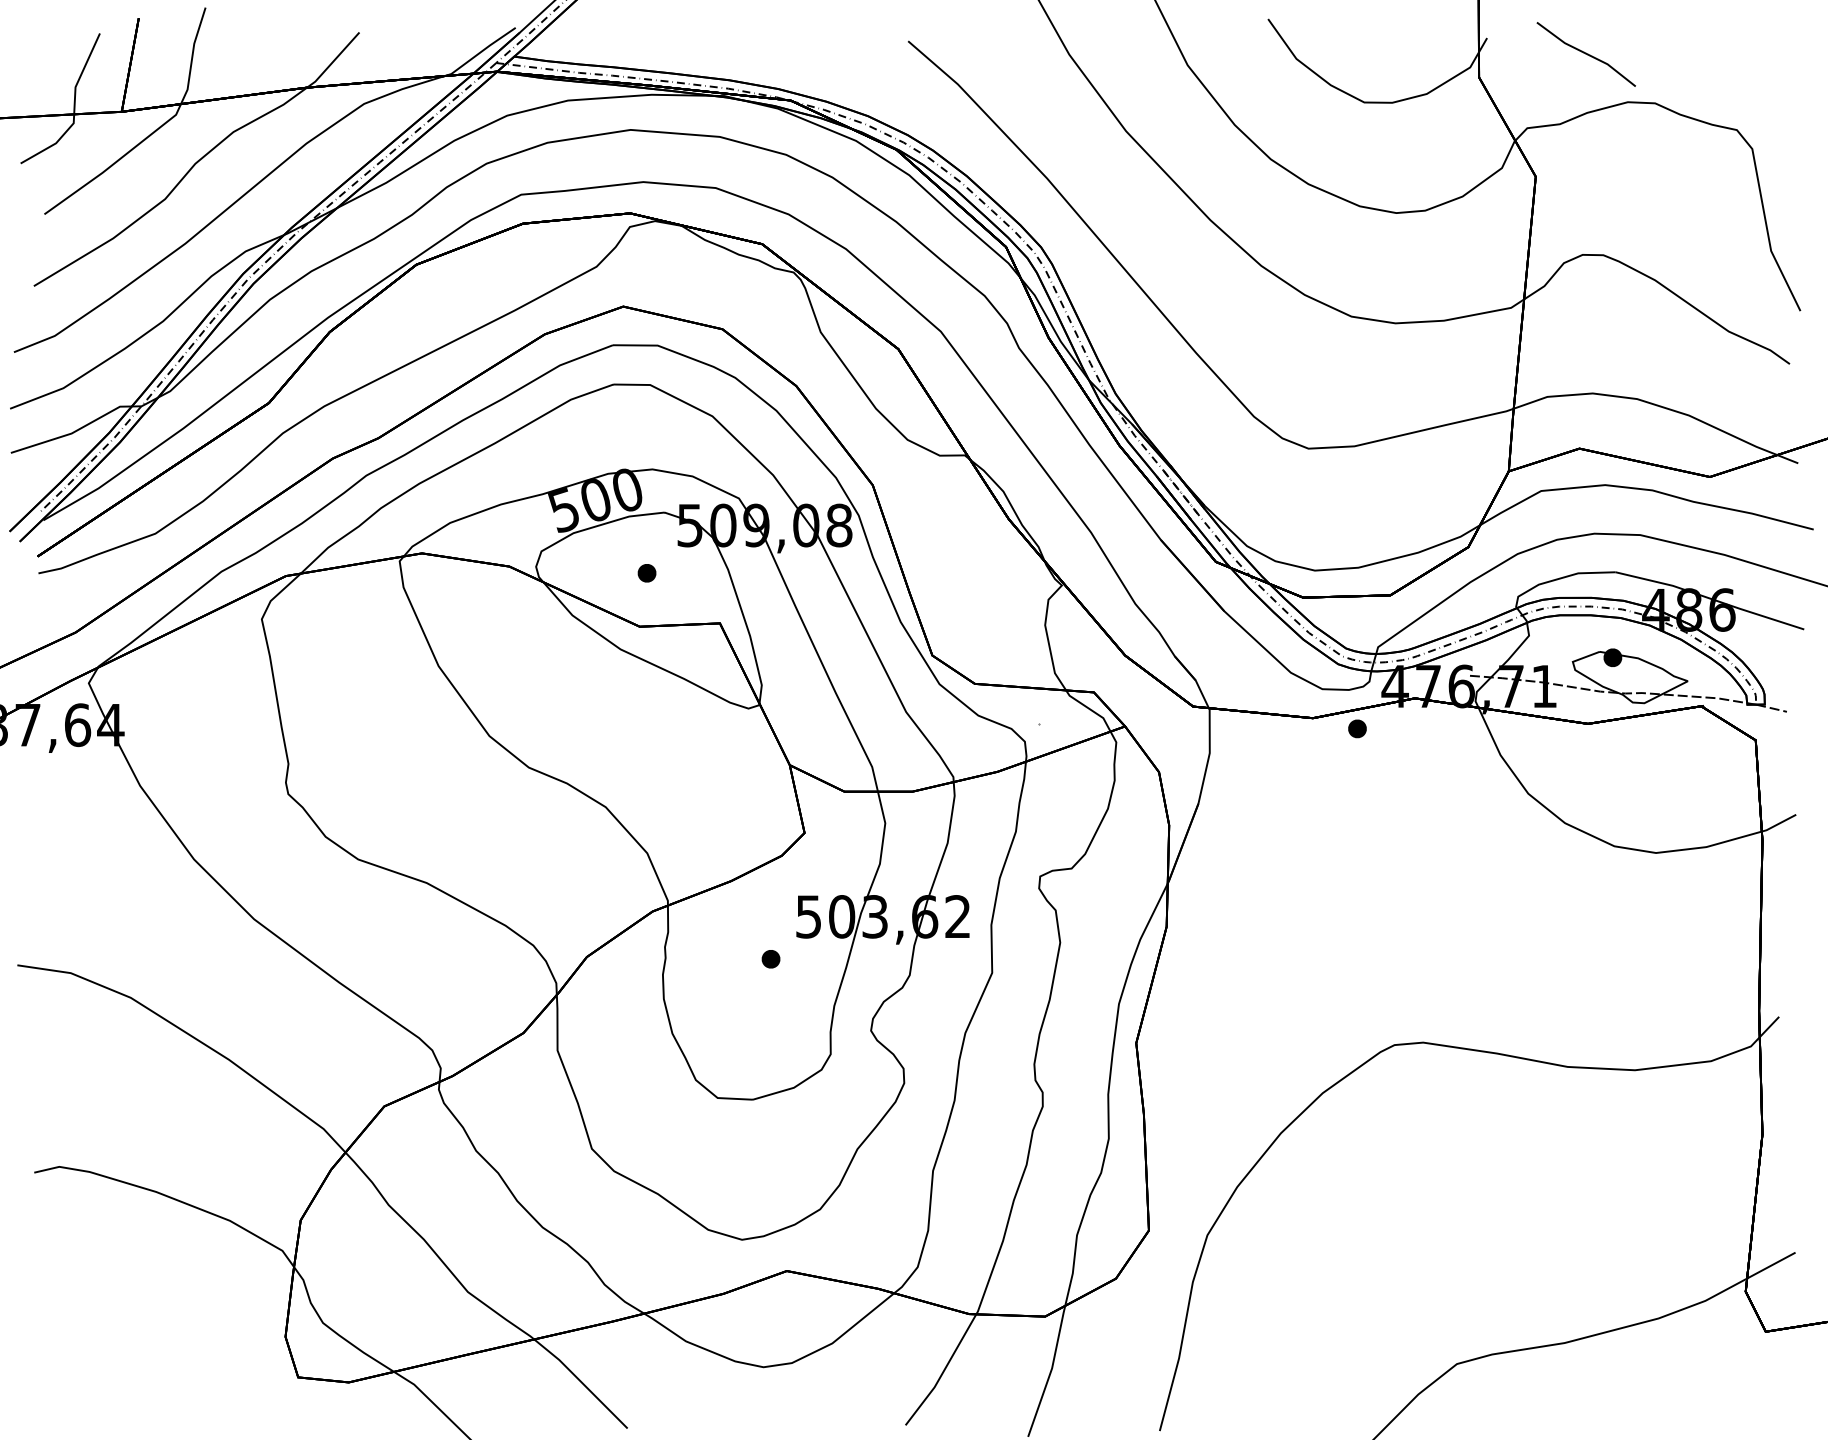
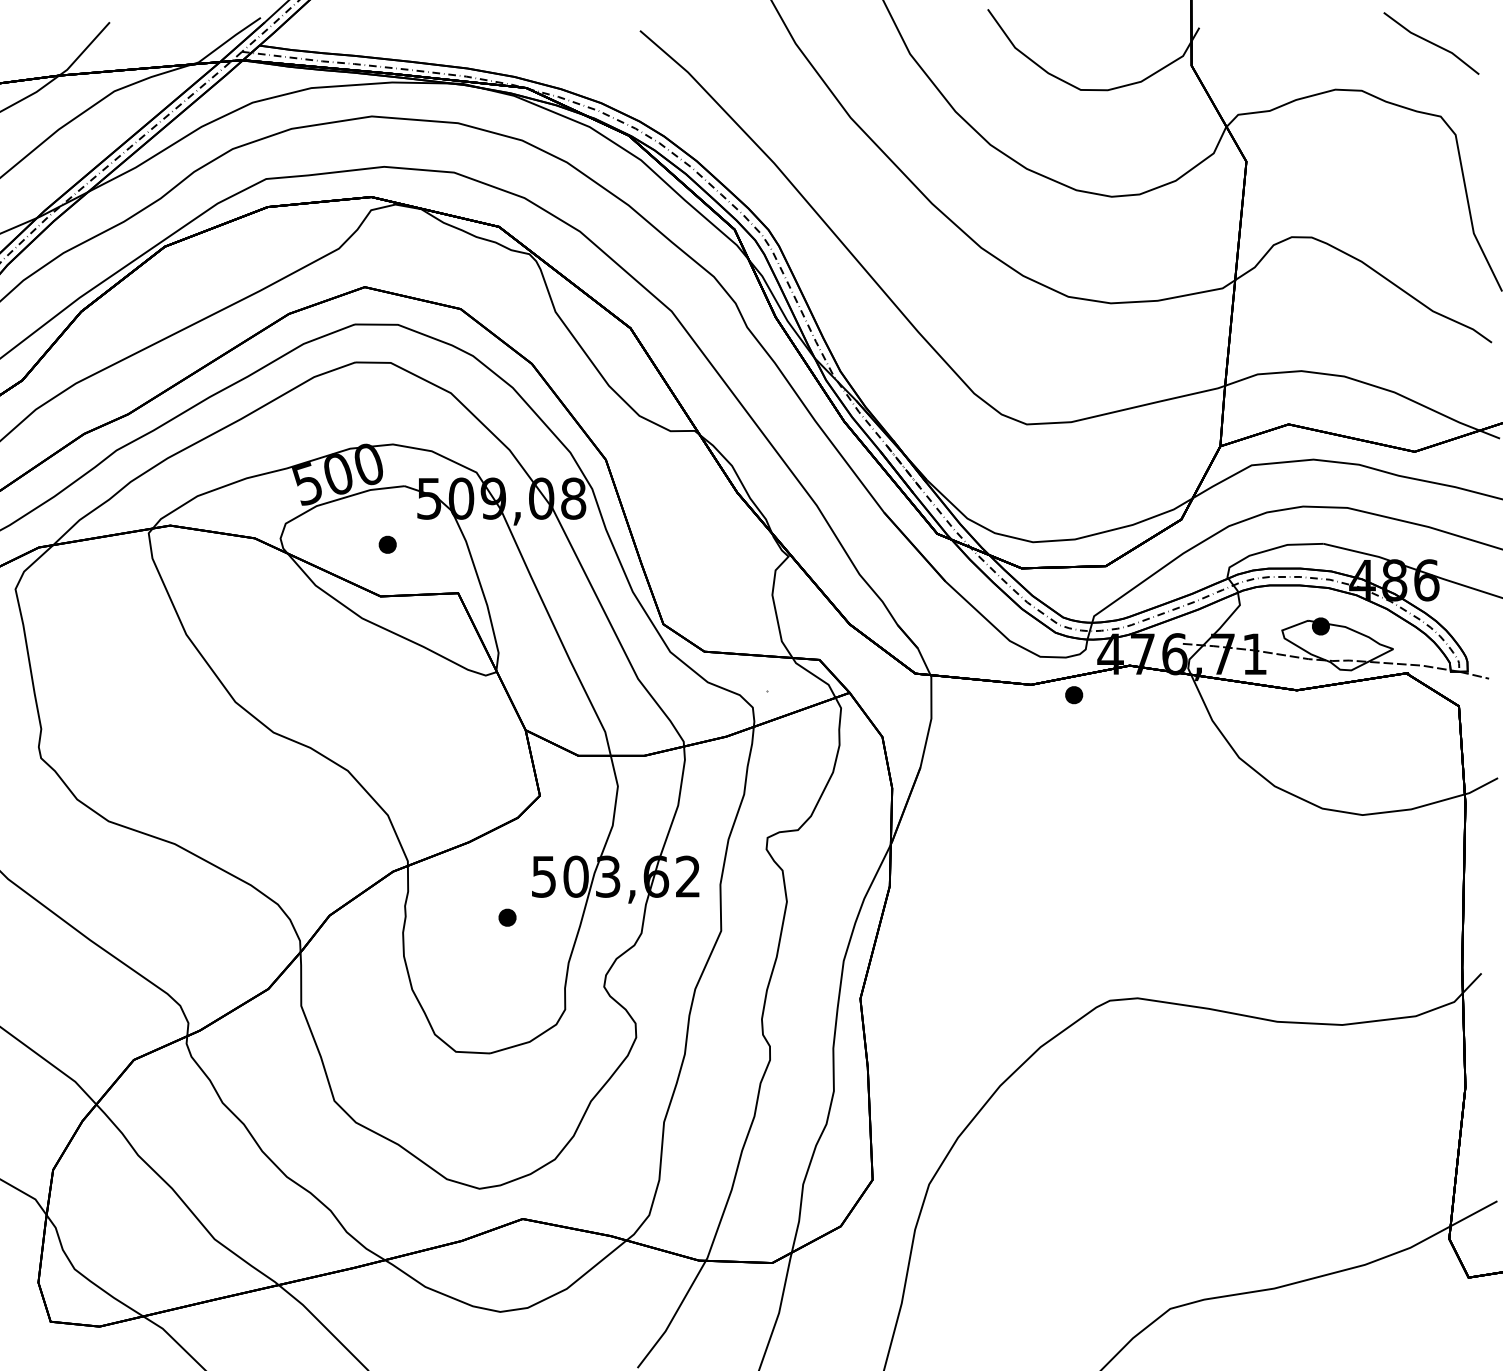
line: (1585, 54) -> (1430, 43), moved

